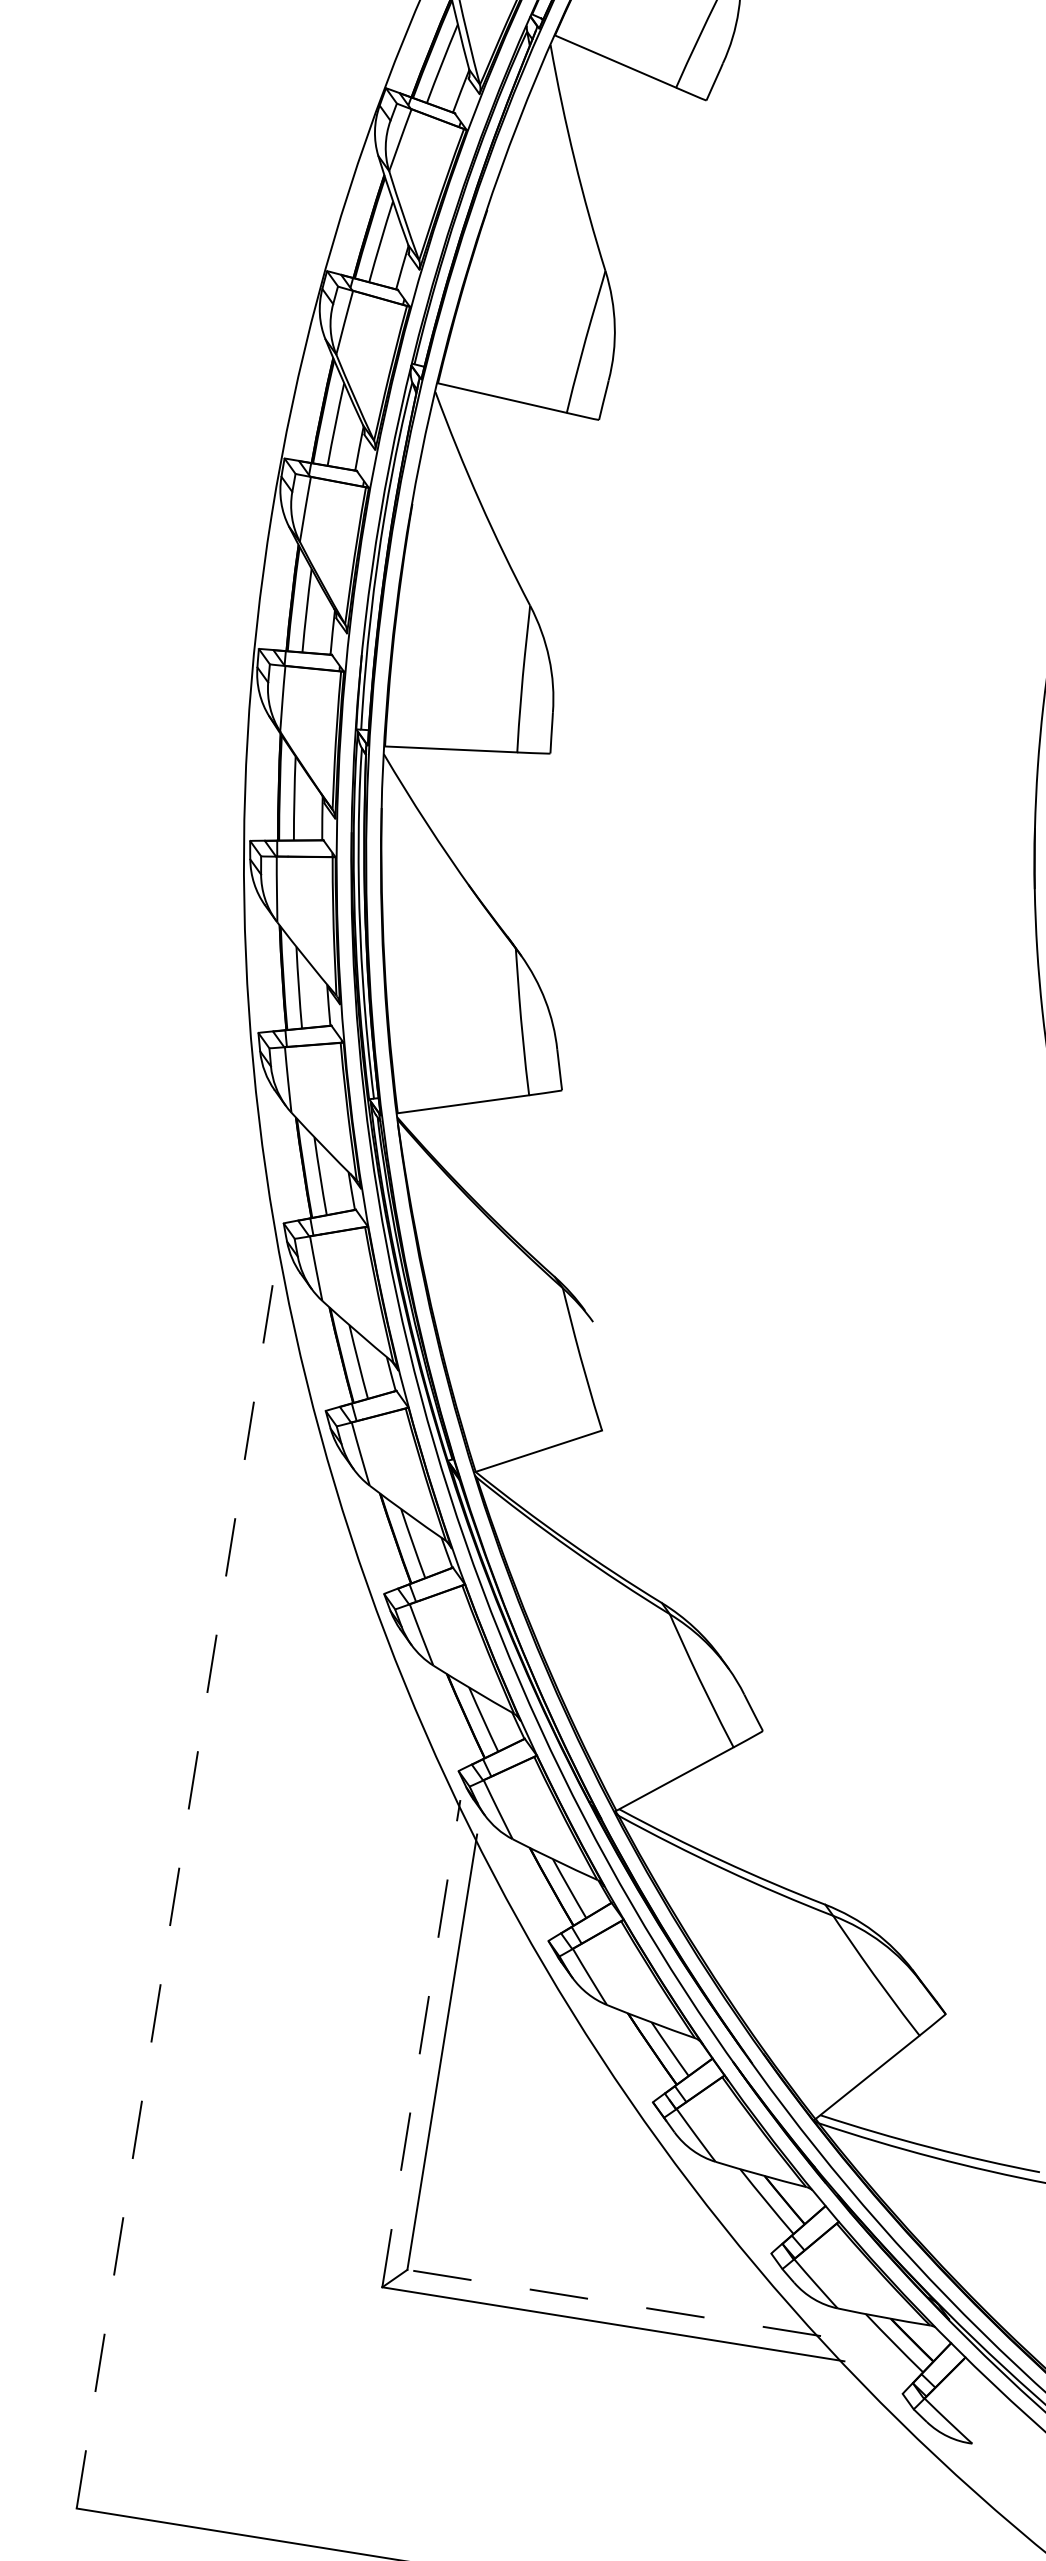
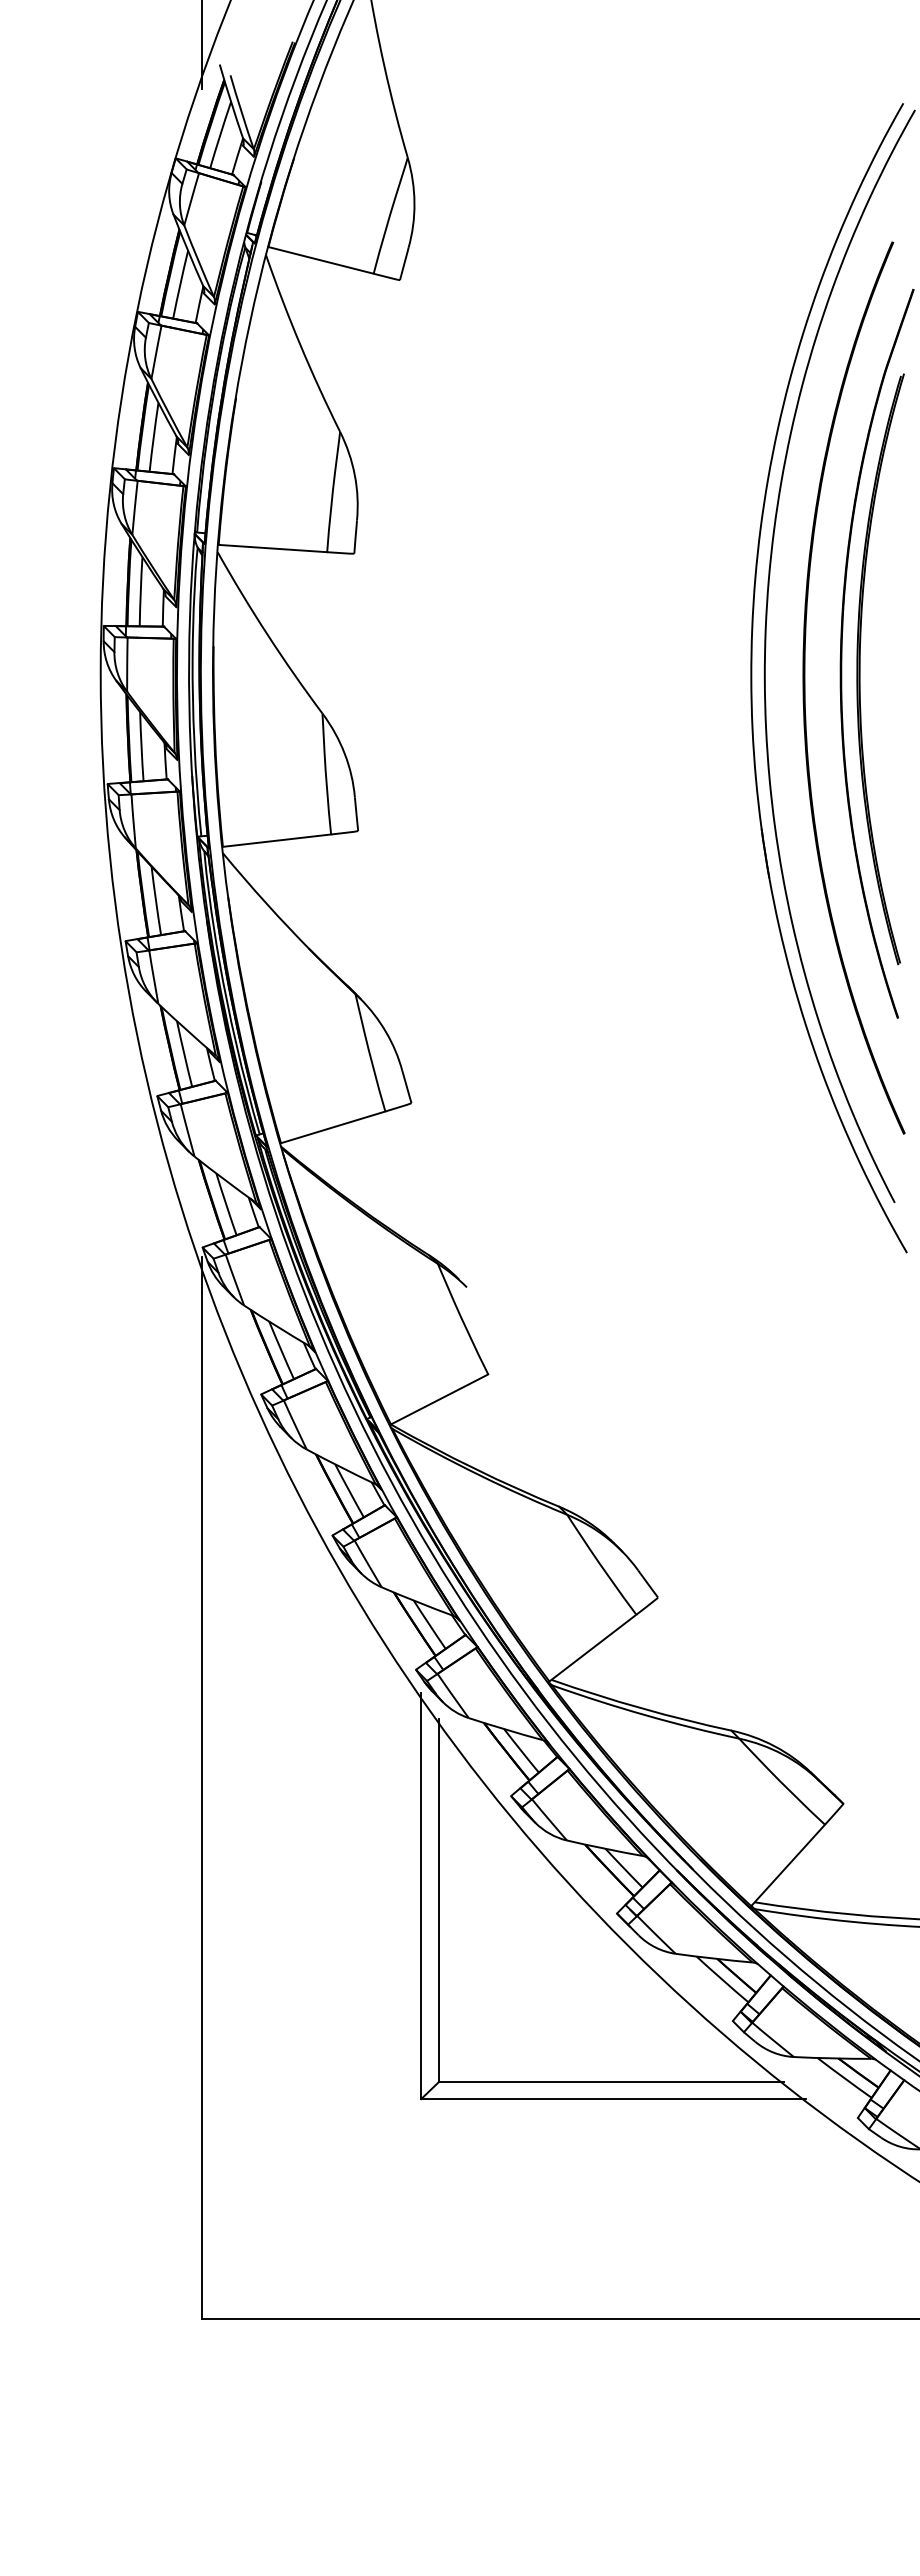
line: (178, 1872) -> (201, 1788), dashed -> solid
line: (421, 2043) -> (421, 1895), dashed -> solid
line: (614, 2302) -> (611, 2081), dashed -> solid

